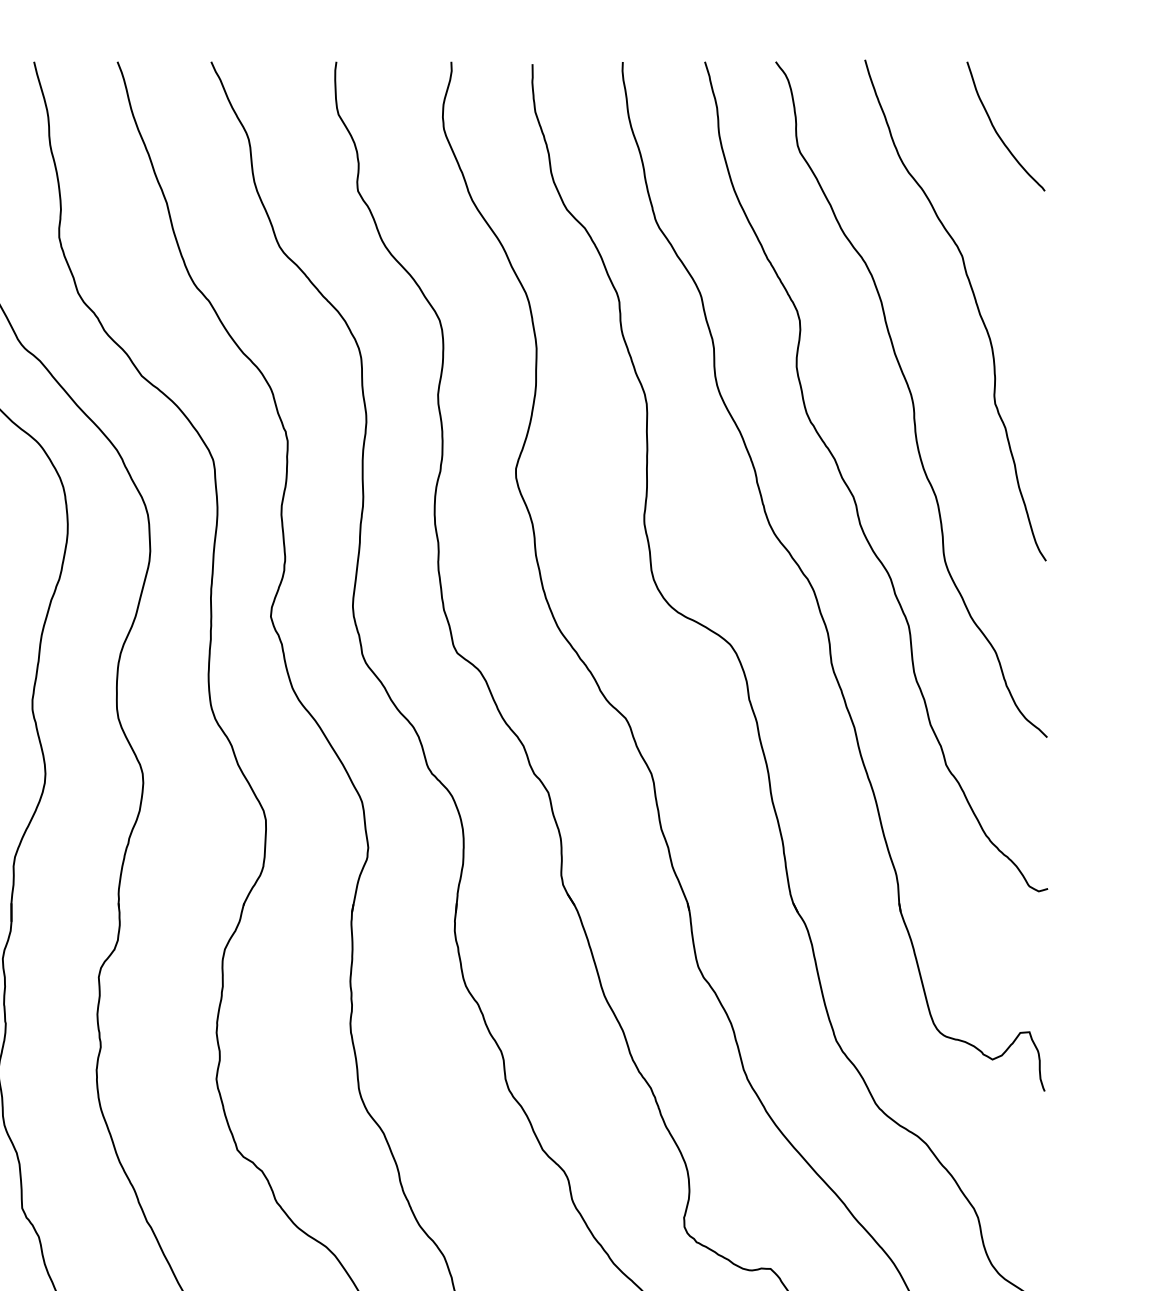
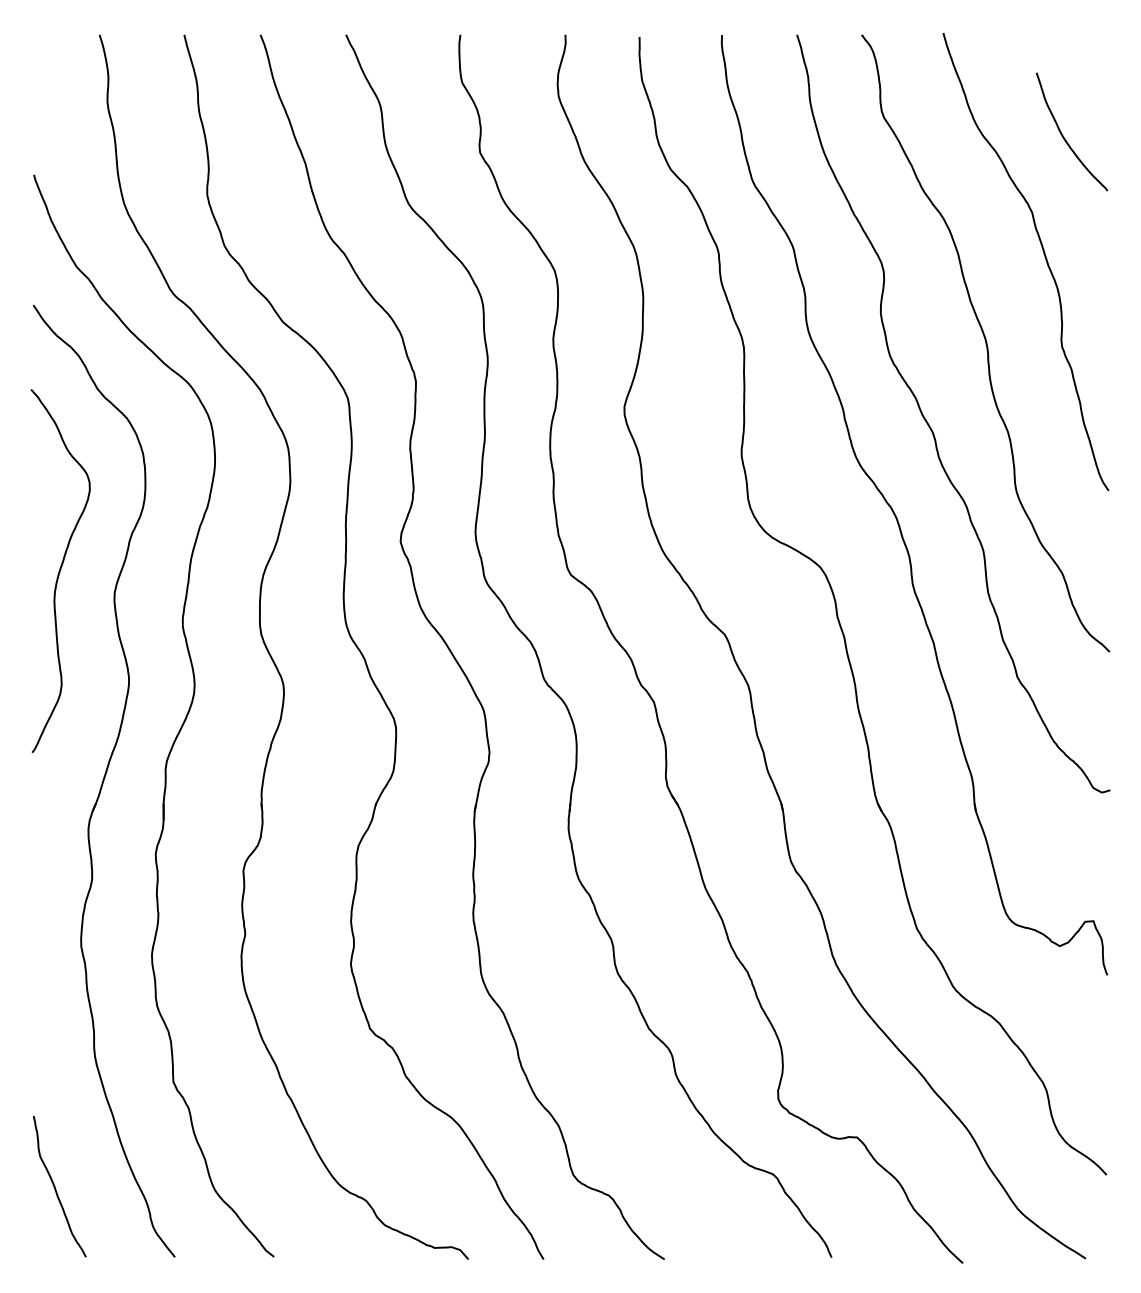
curve: (996, 130) -> (1063, 135), moved

